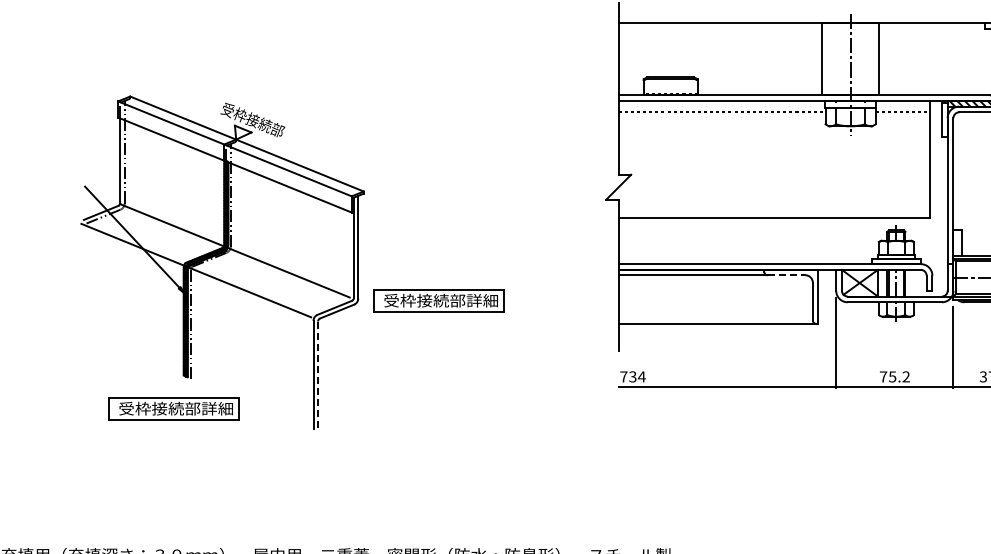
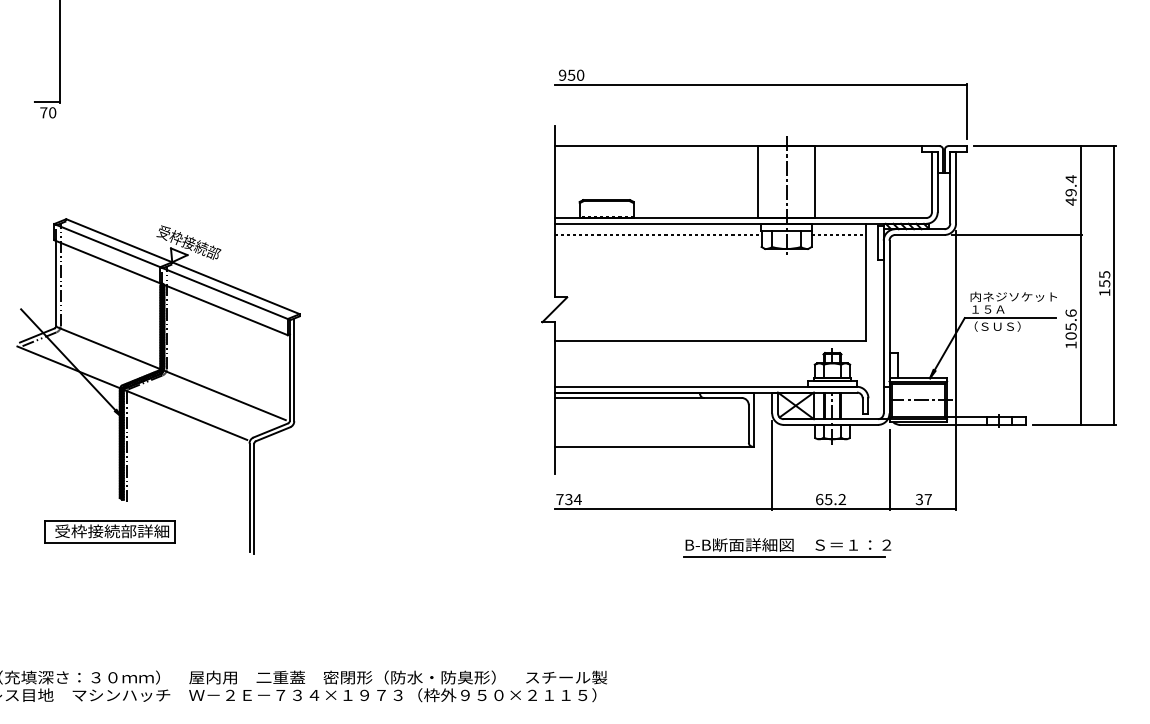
line: (786, 274) -> (722, 397), dashed -> solid
part: (438, 300) -> (374, 423), removed
line: (318, 375) -> (254, 498), dashed -> solid
text: (883, 376) -> (819, 499), 75.2 -> 65.2
part: (851, 424) -> (787, 547), added

